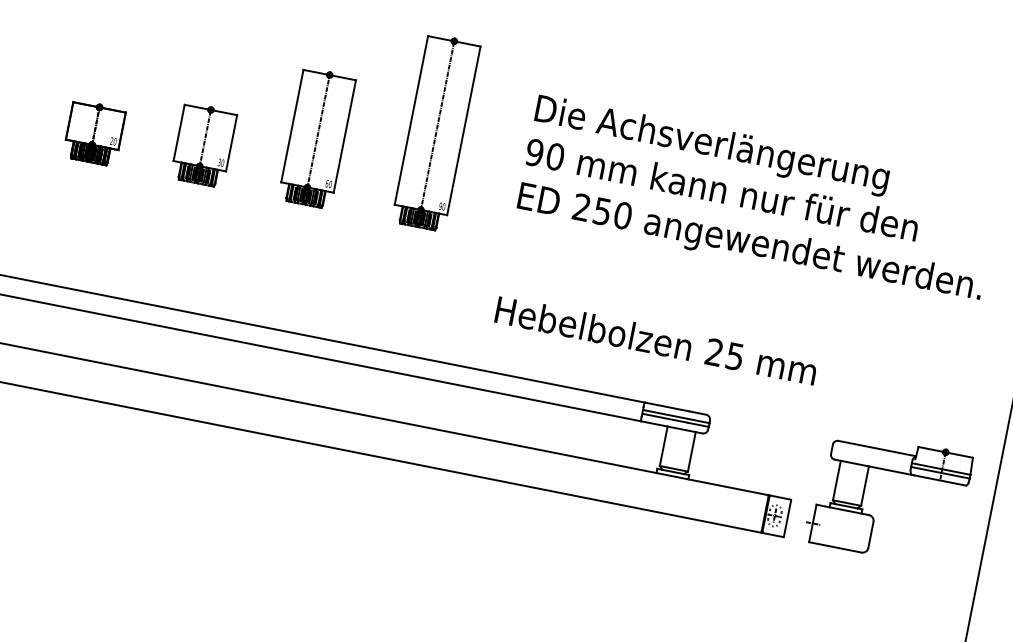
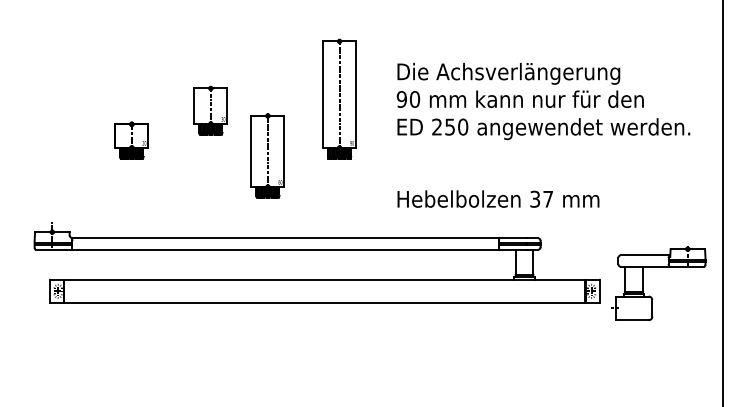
part: (316, 137) -> (267, 155), moved
part: (203, 144) -> (210, 110), moved
text: (724, 354) -> (541, 199), 25 -> 37
part: (873, 515) -> (651, 296), moved

